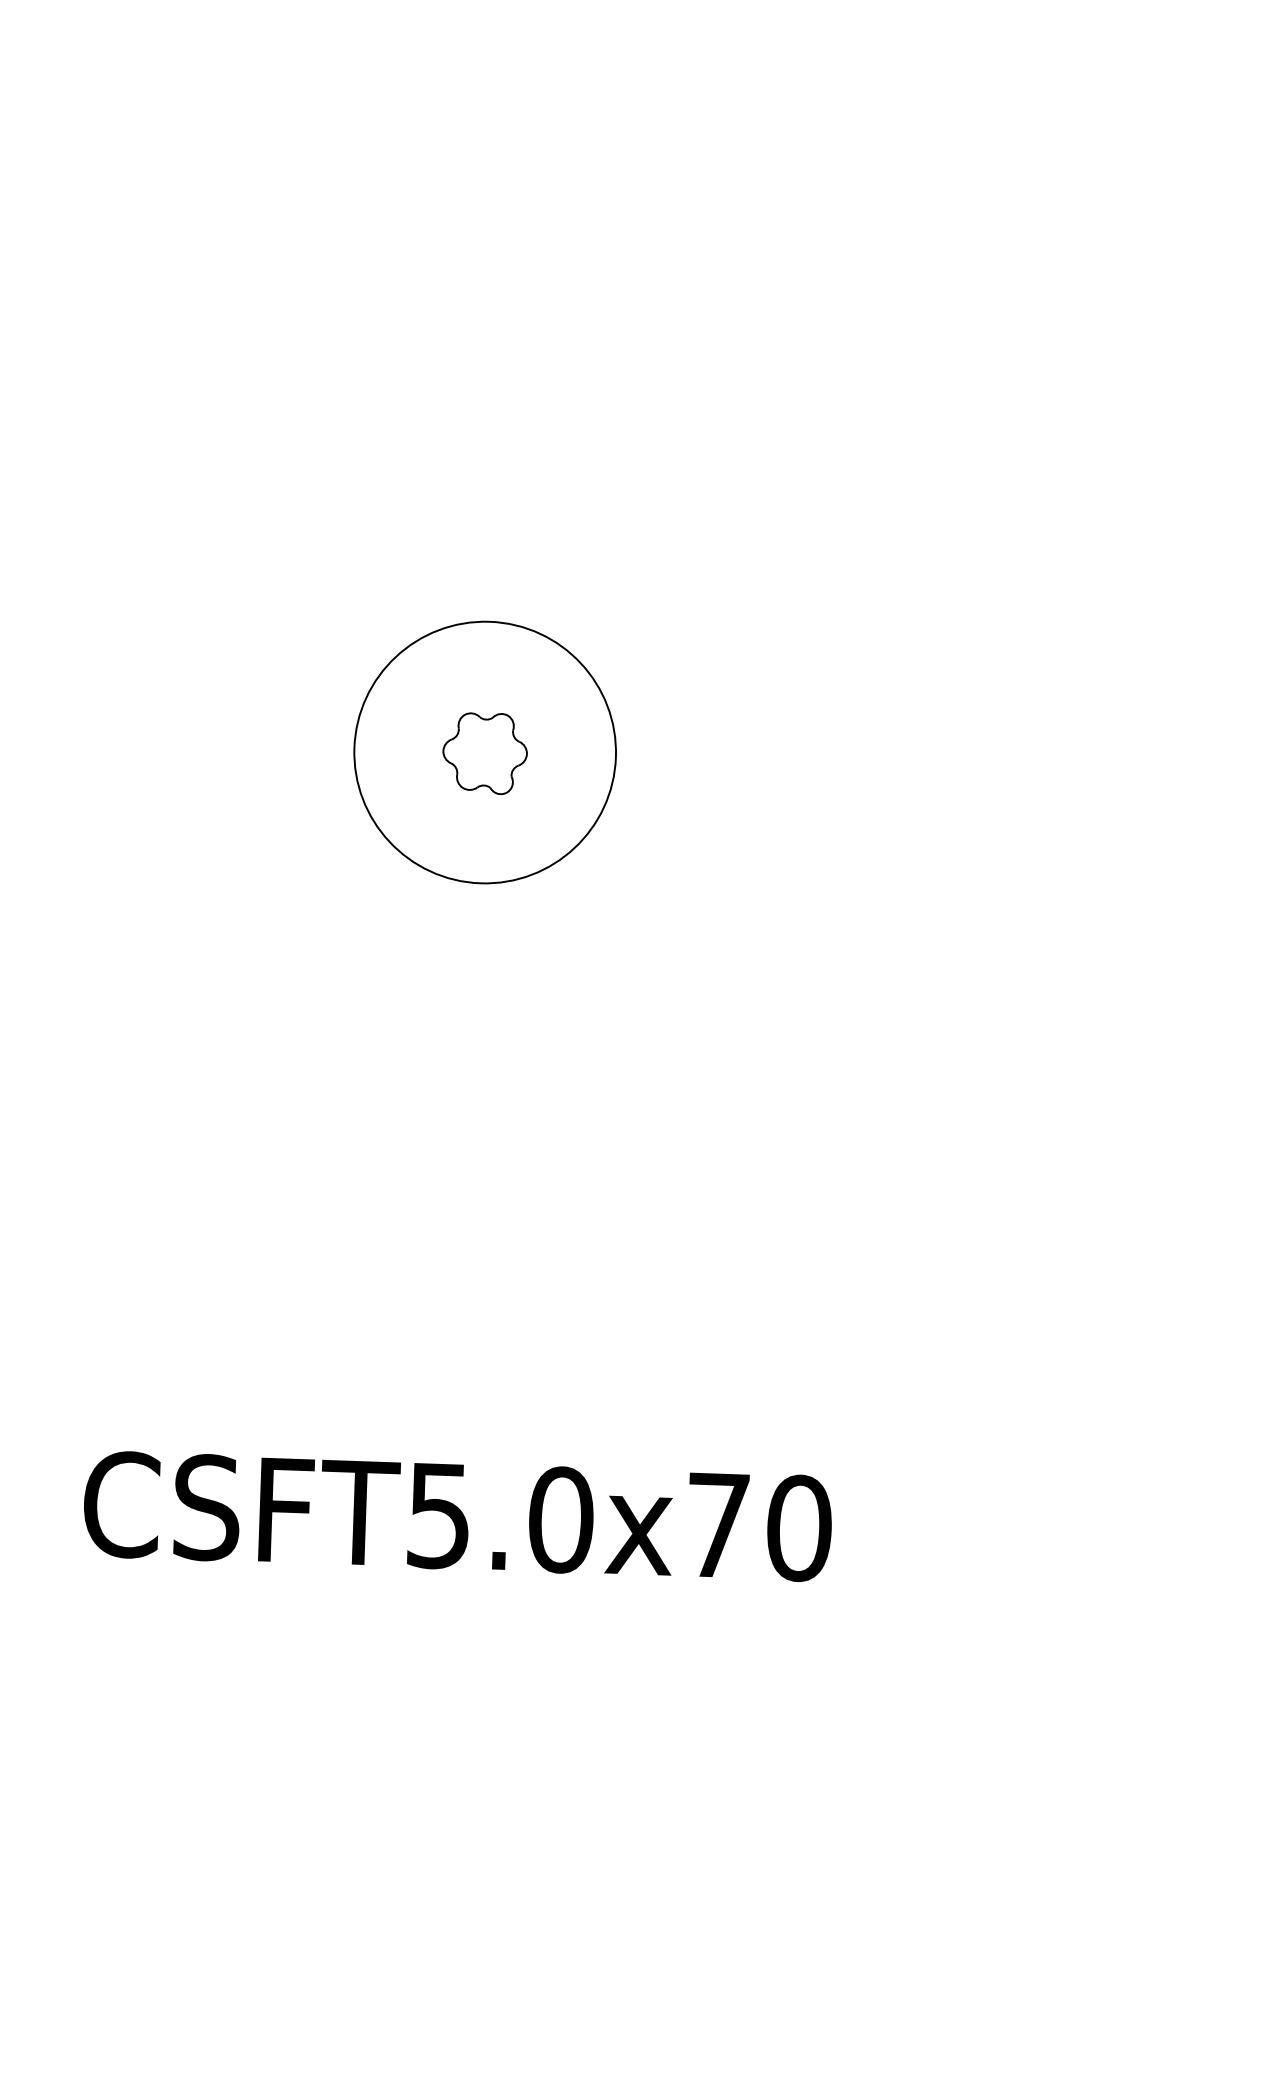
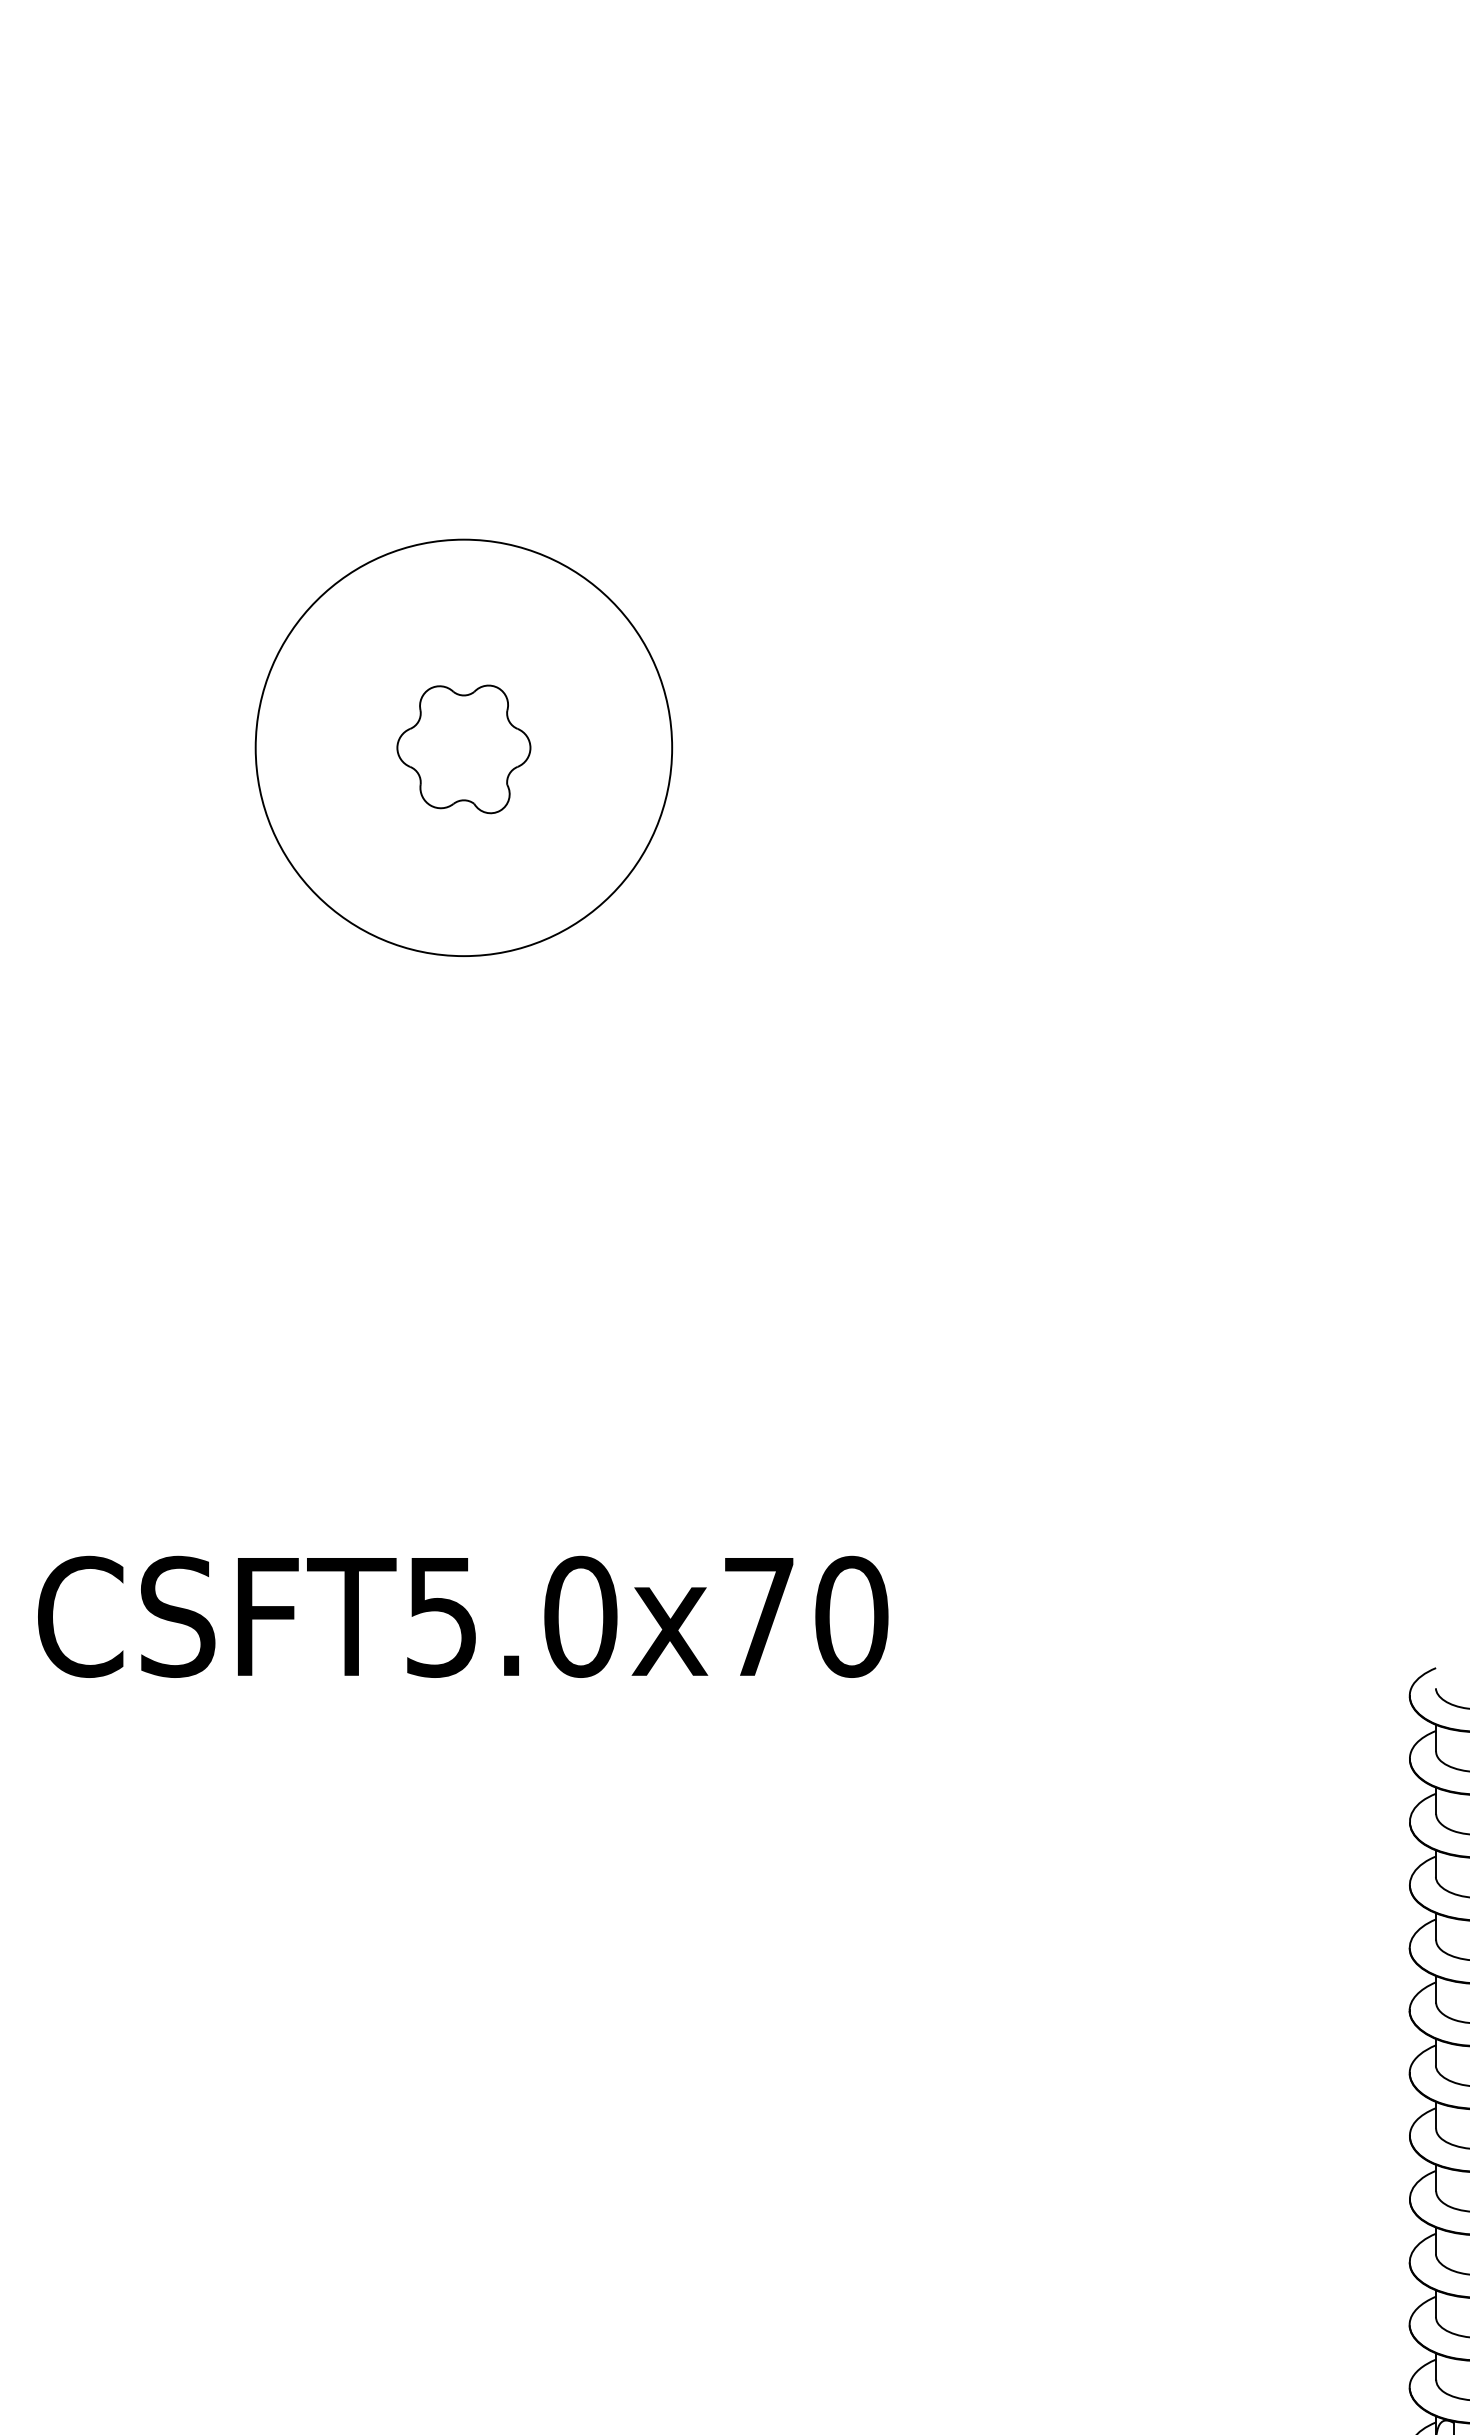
part: (484, 752) -> (463, 747), size x1.4

